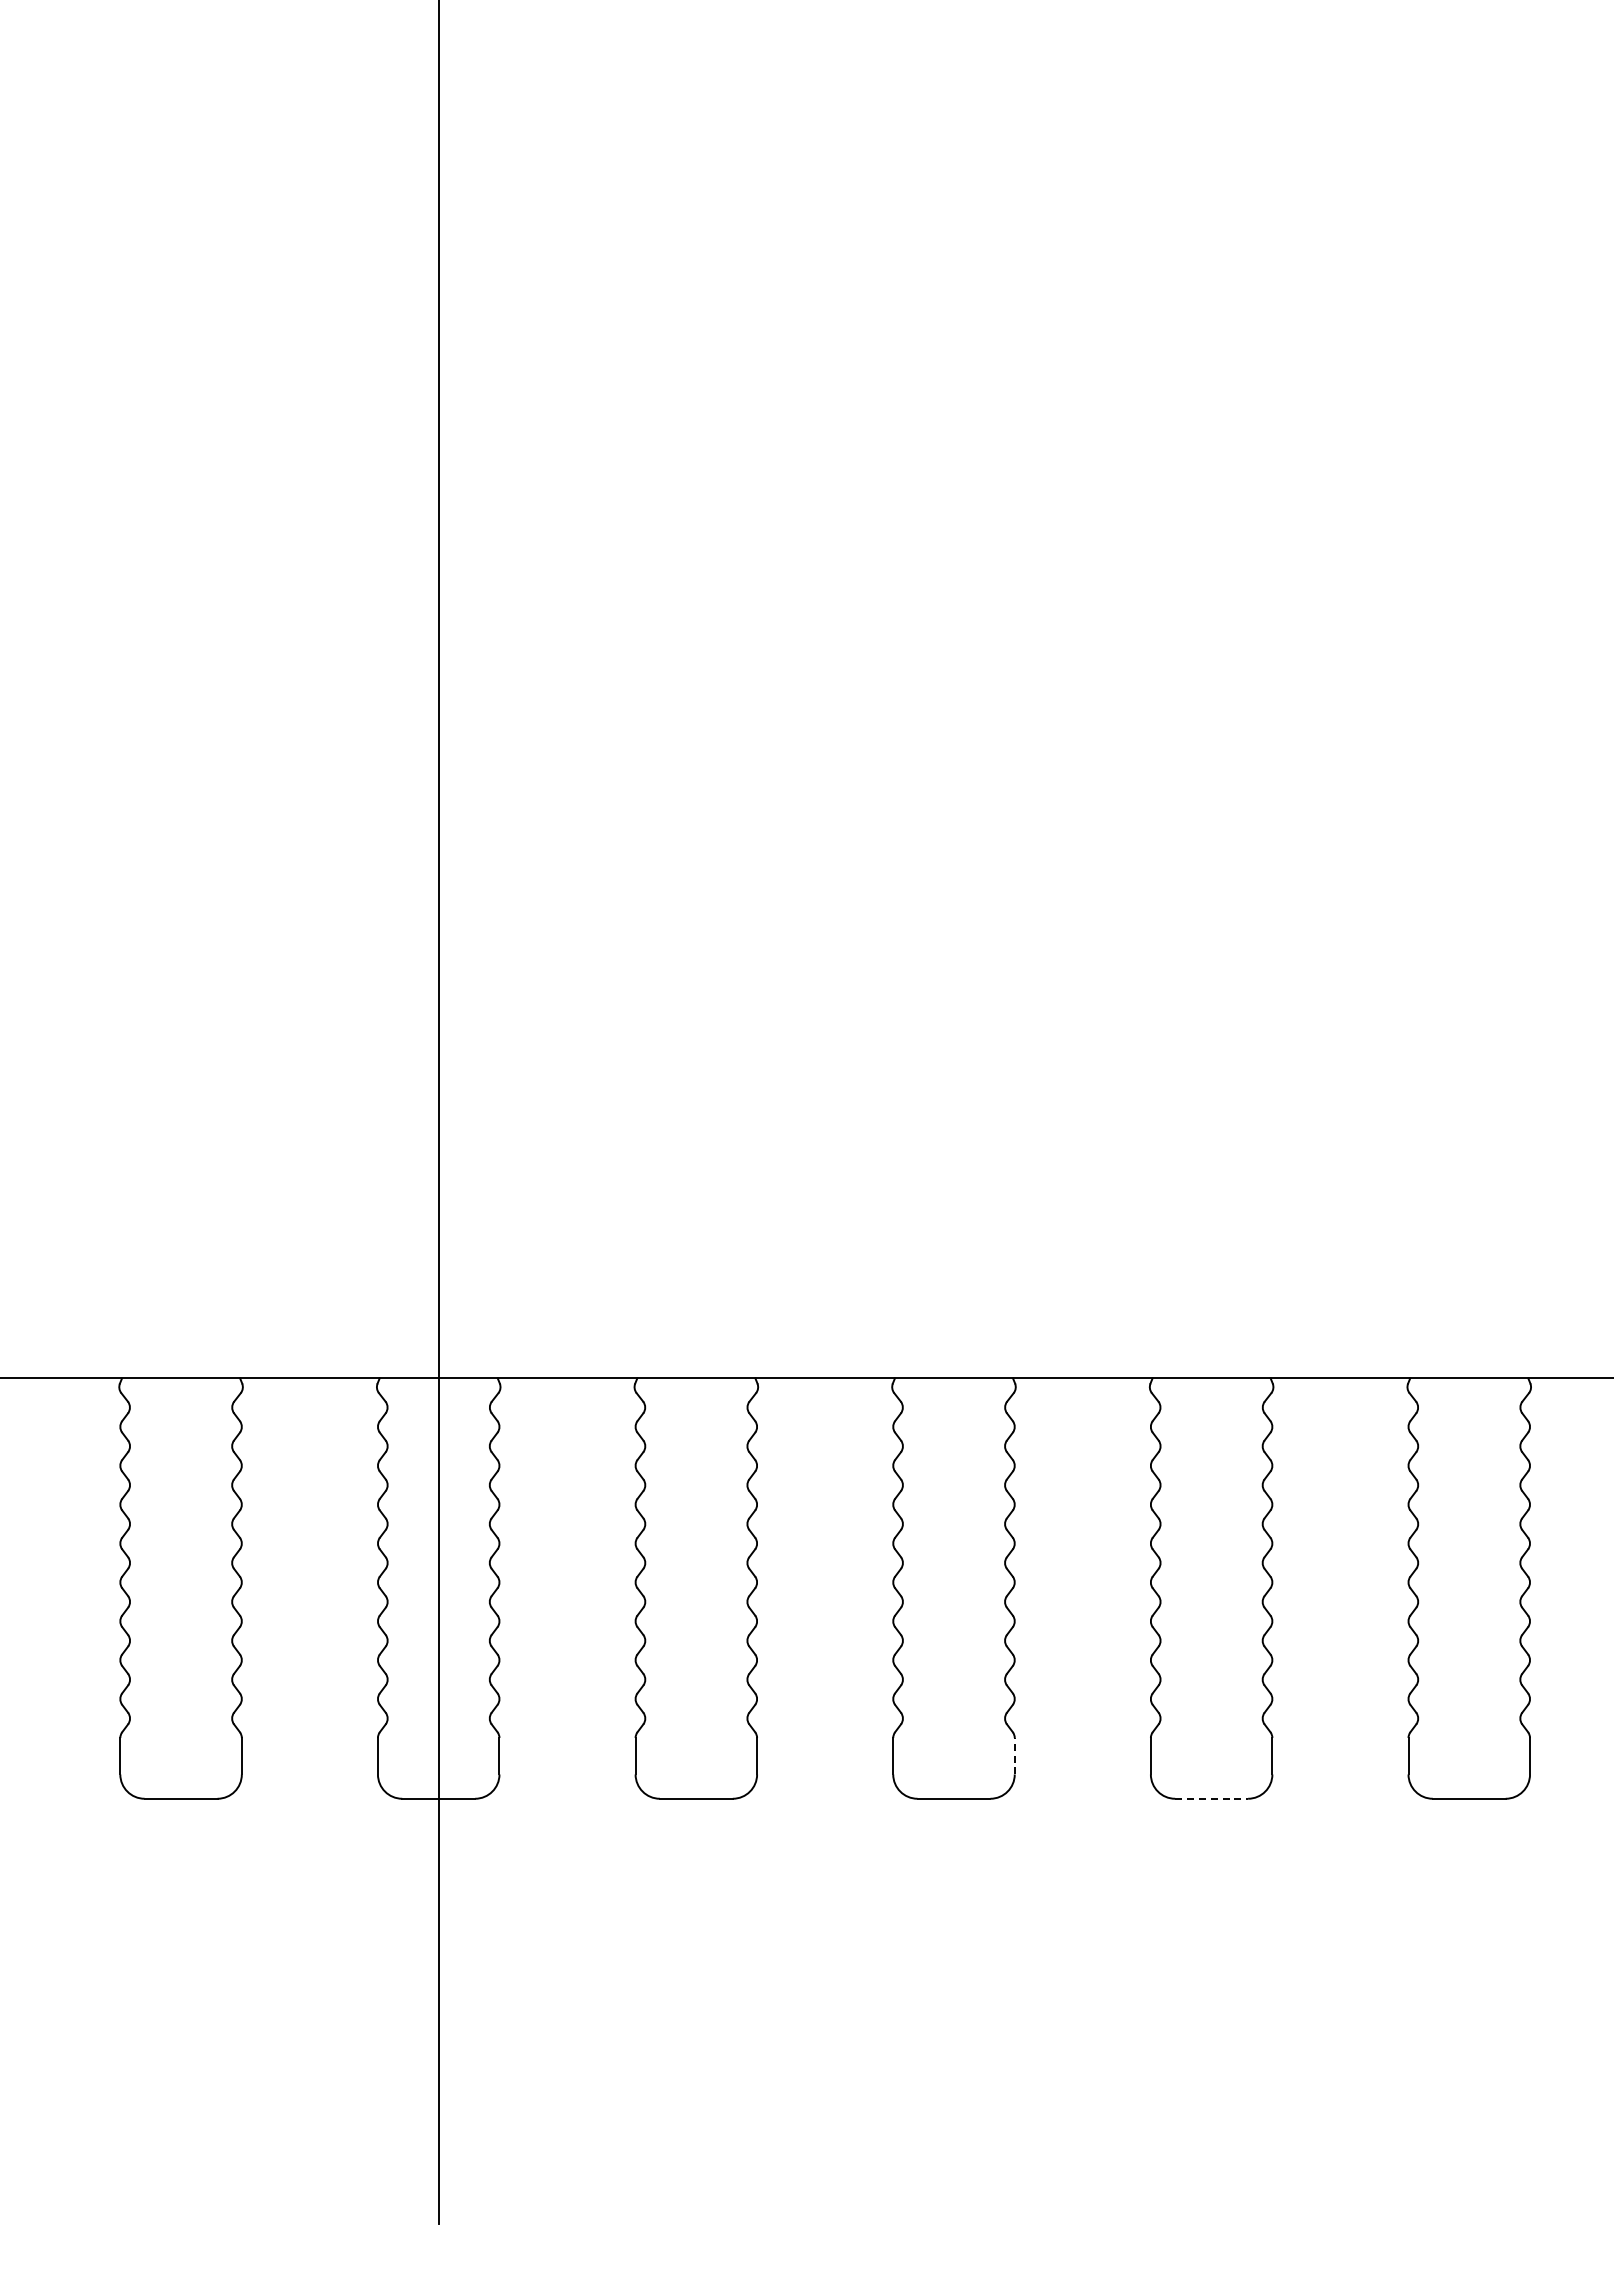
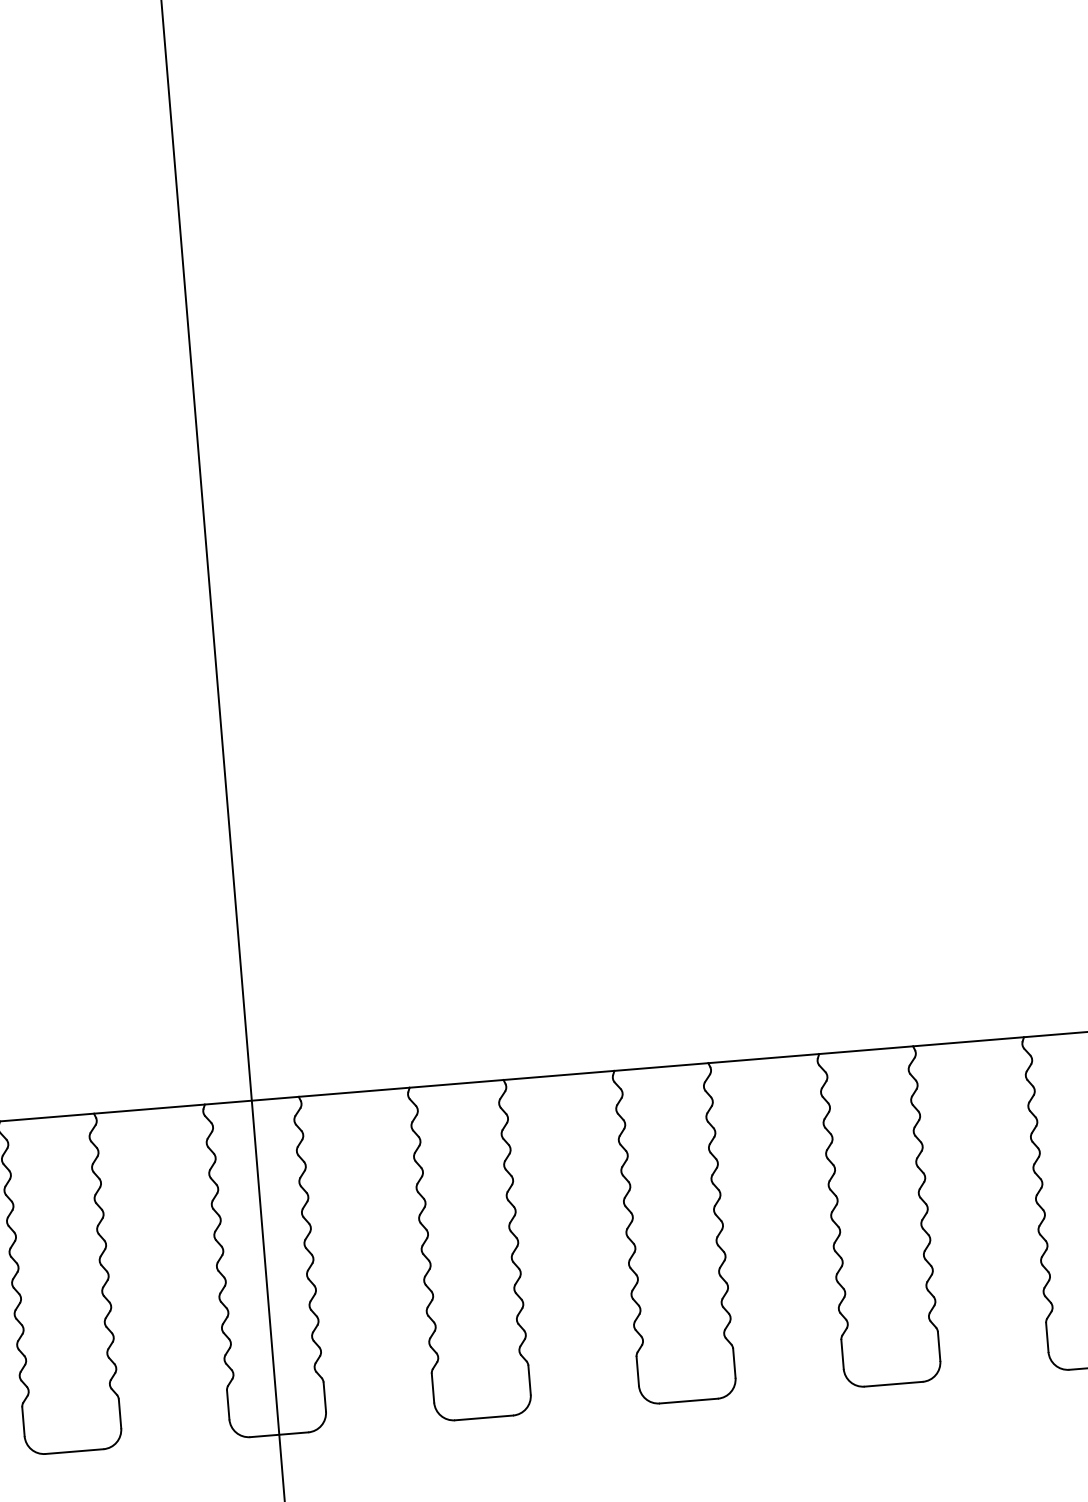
line: (1014, 1755) -> (734, 1362), dashed -> solid
line: (1212, 1798) -> (894, 1383), dashed -> solid

